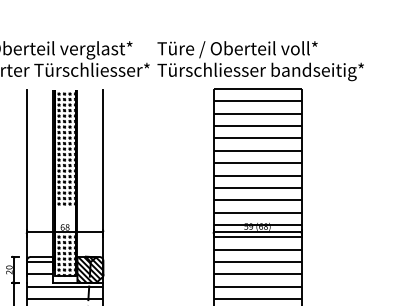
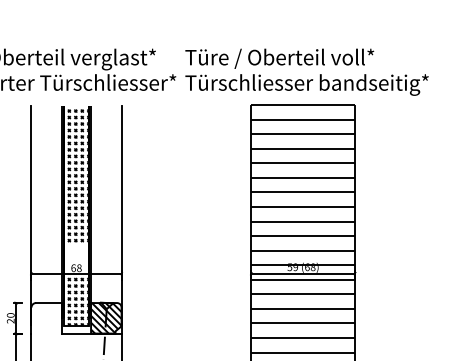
hatch: (64, 279) -> (75, 329), removed

